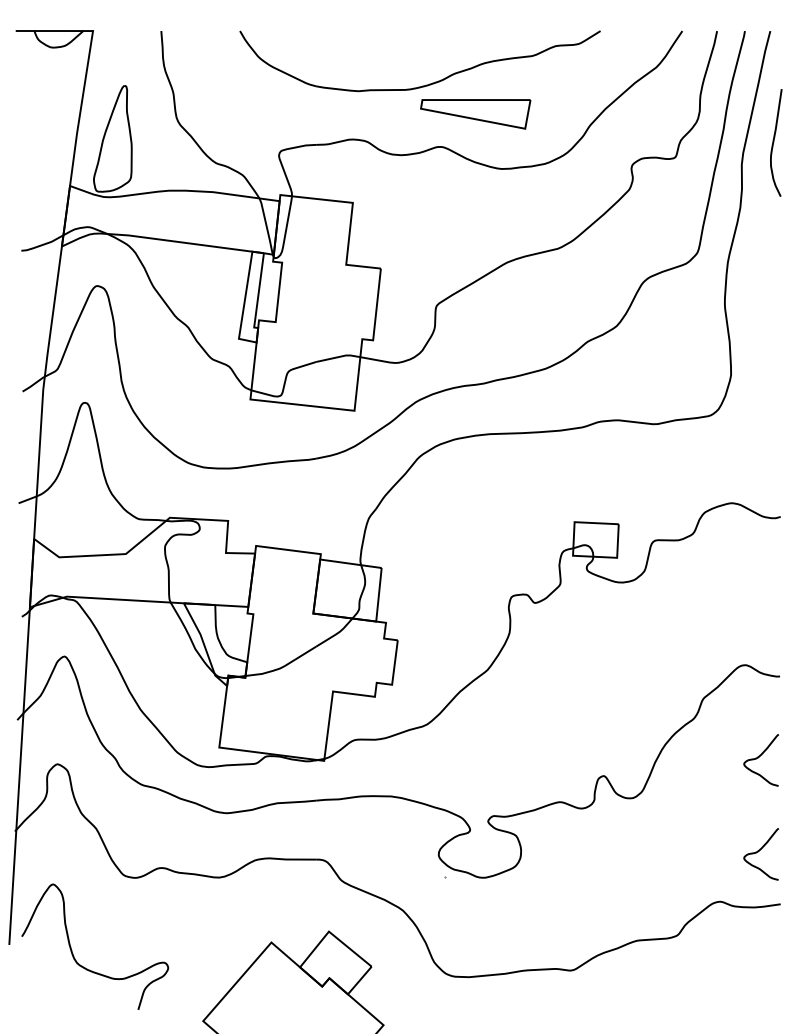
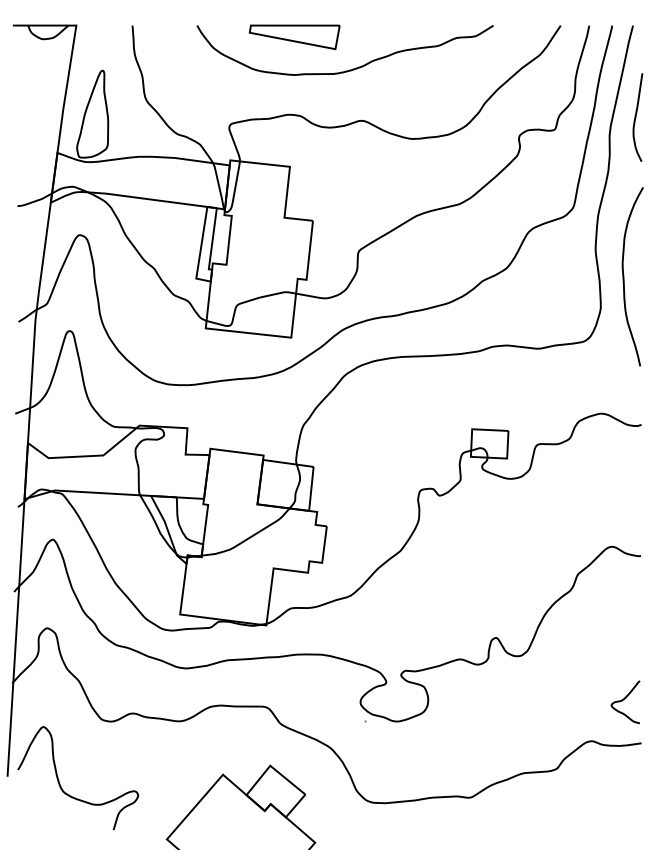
part: (475, 114) -> (294, 37), moved
curve: (759, 336) -> (624, 276), added
curve: (758, 758) -> (623, 623), removed

